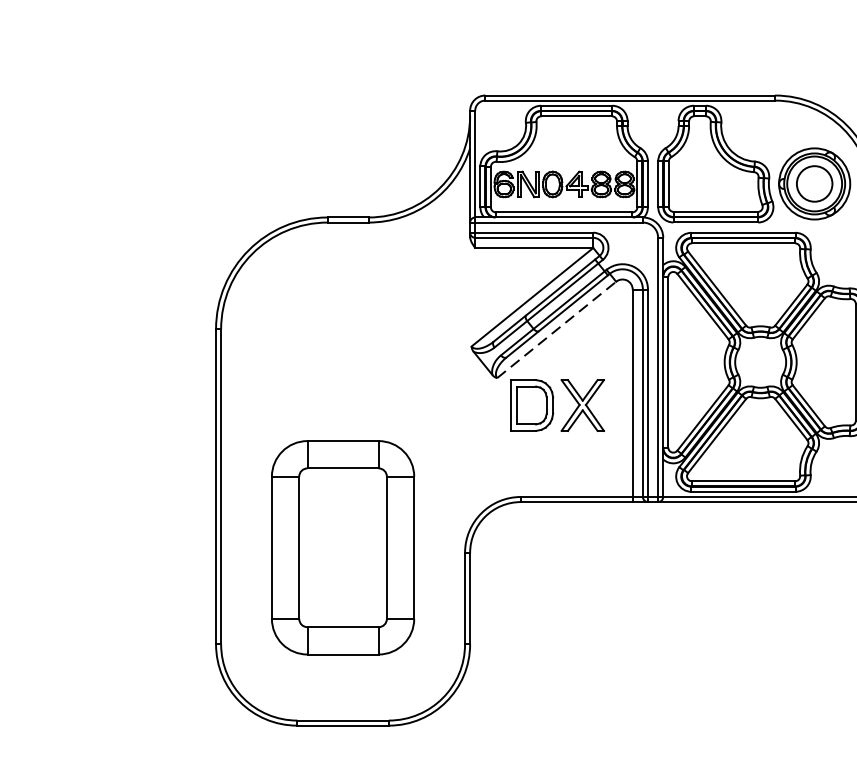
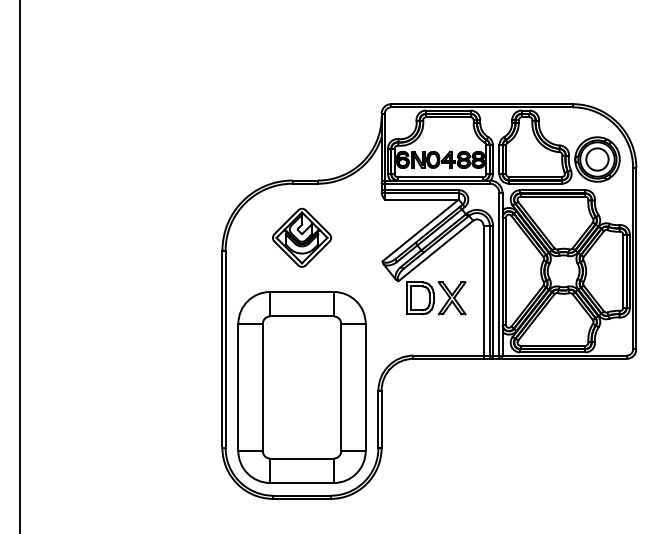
part: (342, 308) -> (301, 237), added
line: (556, 330) -> (435, 251), dashed -> solid
part: (342, 547) -> (301, 387), size x1.43

